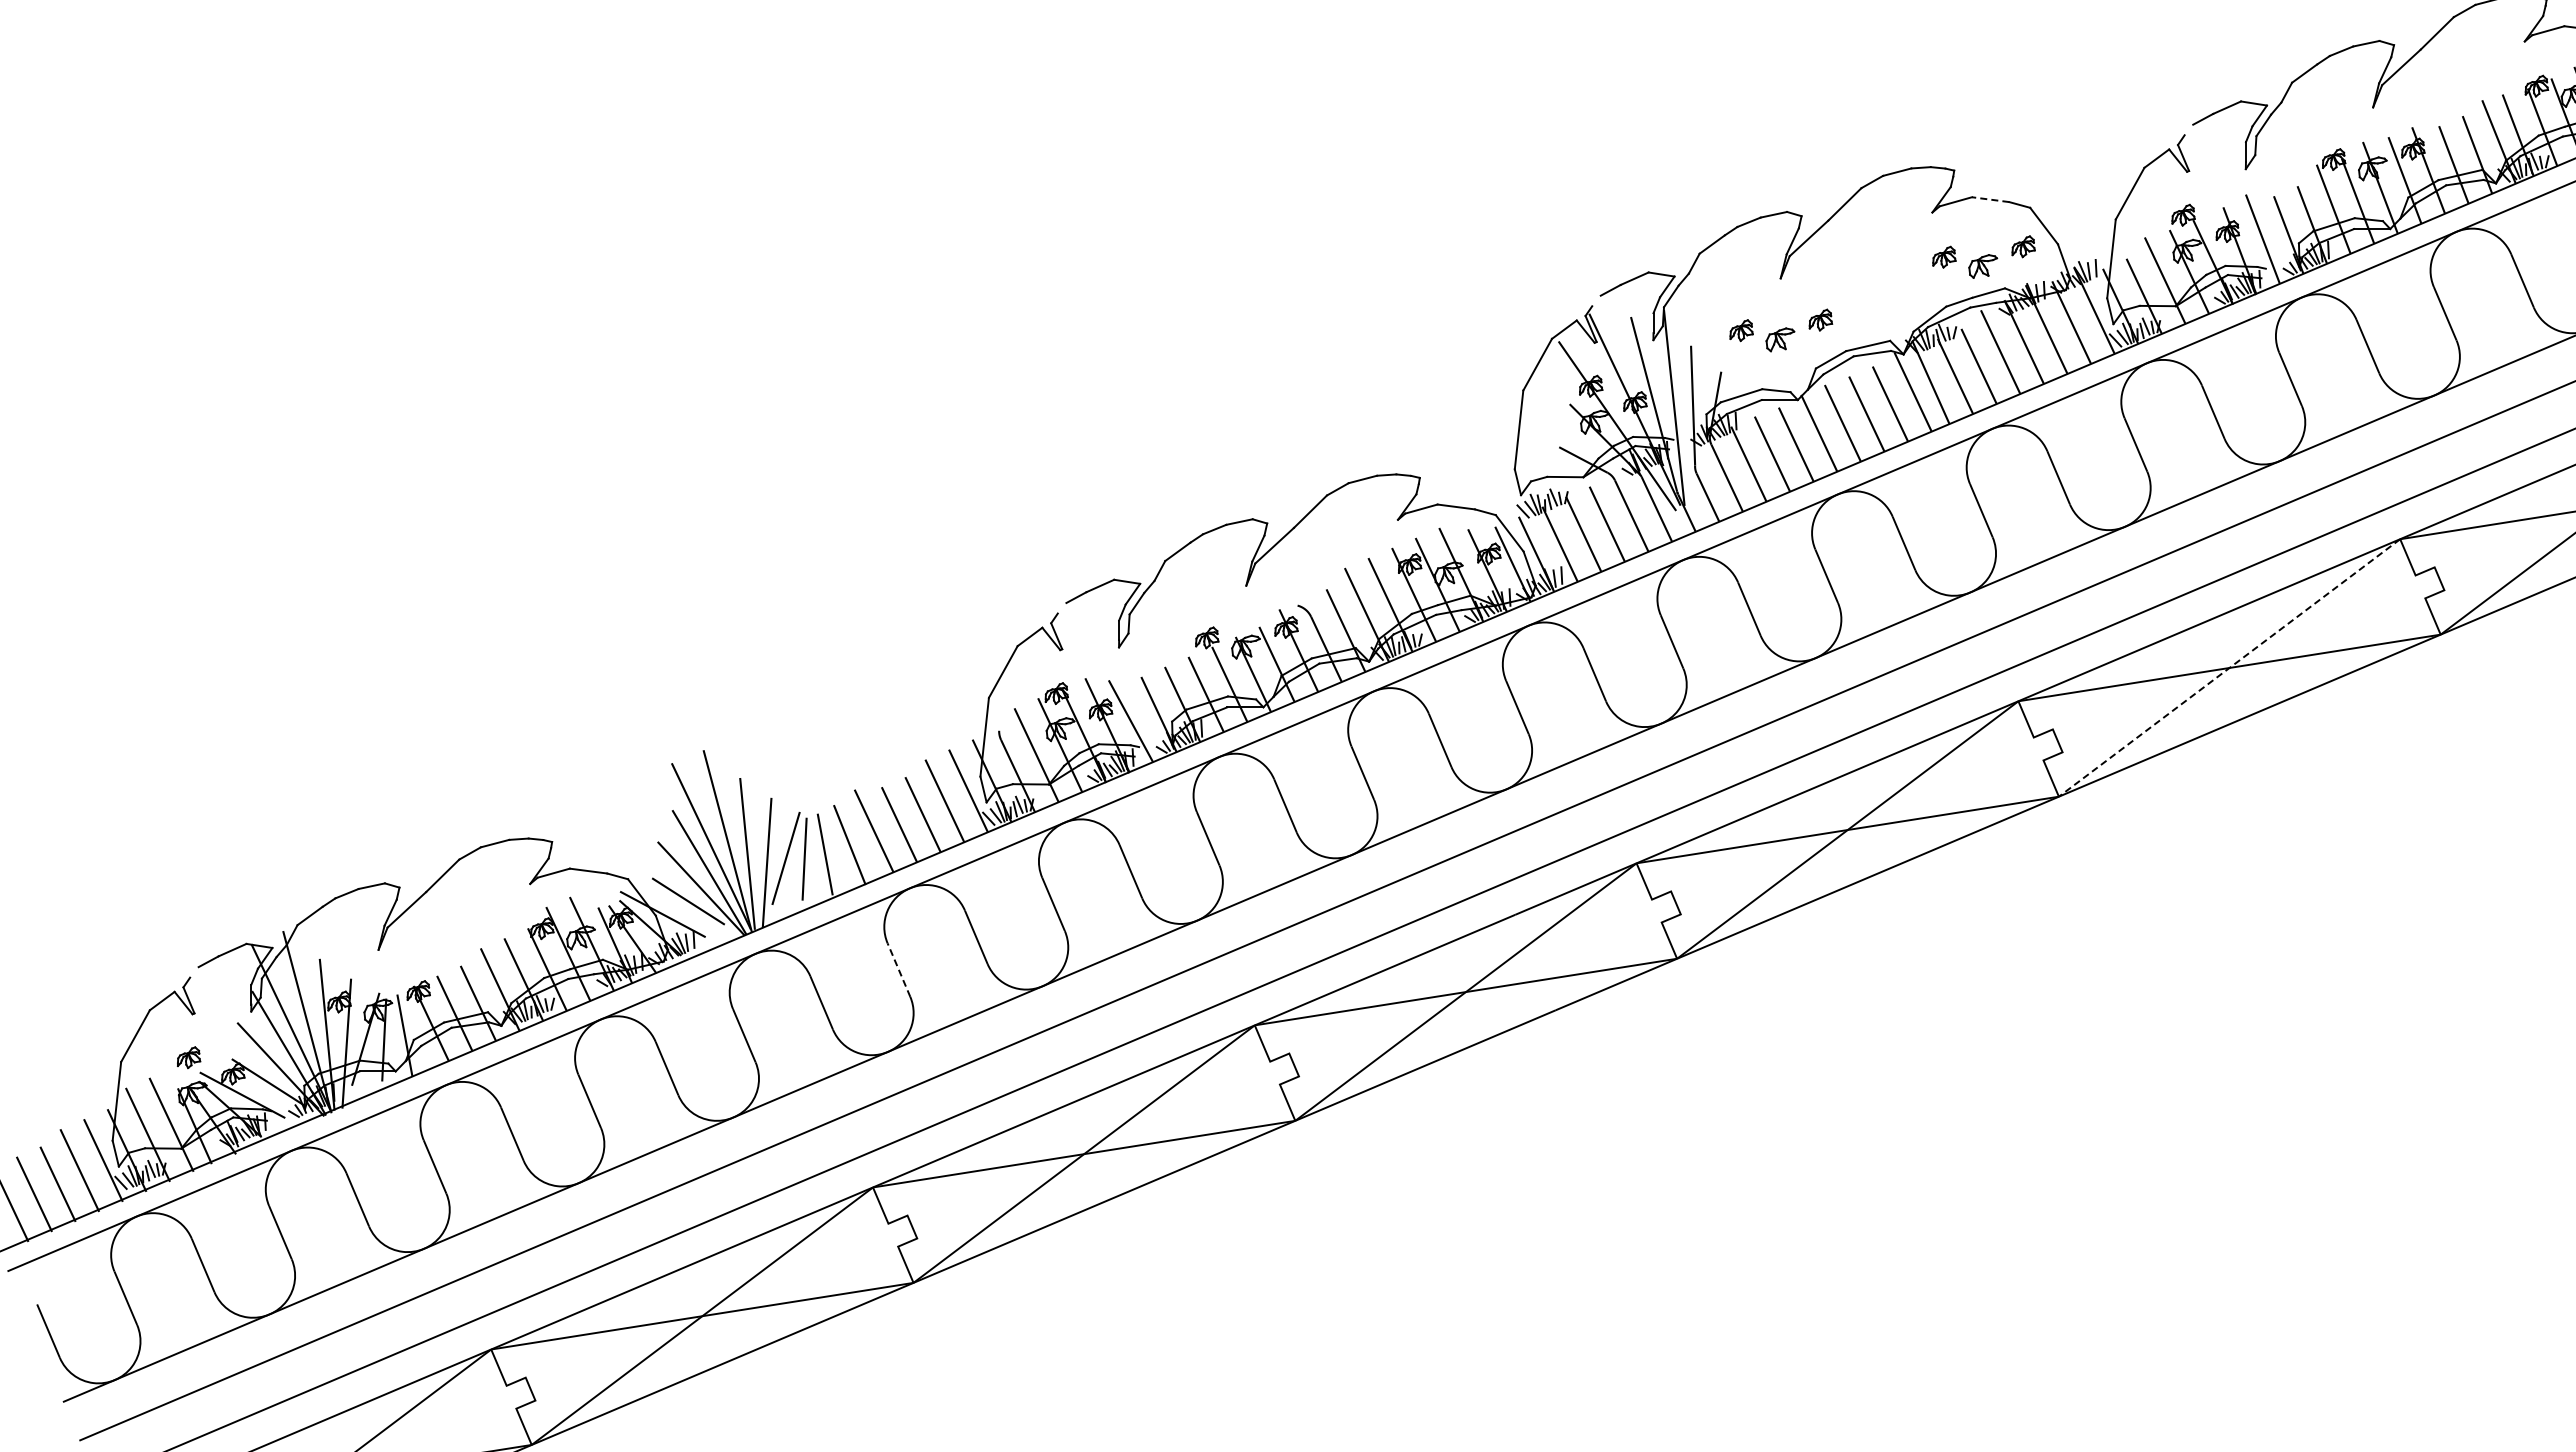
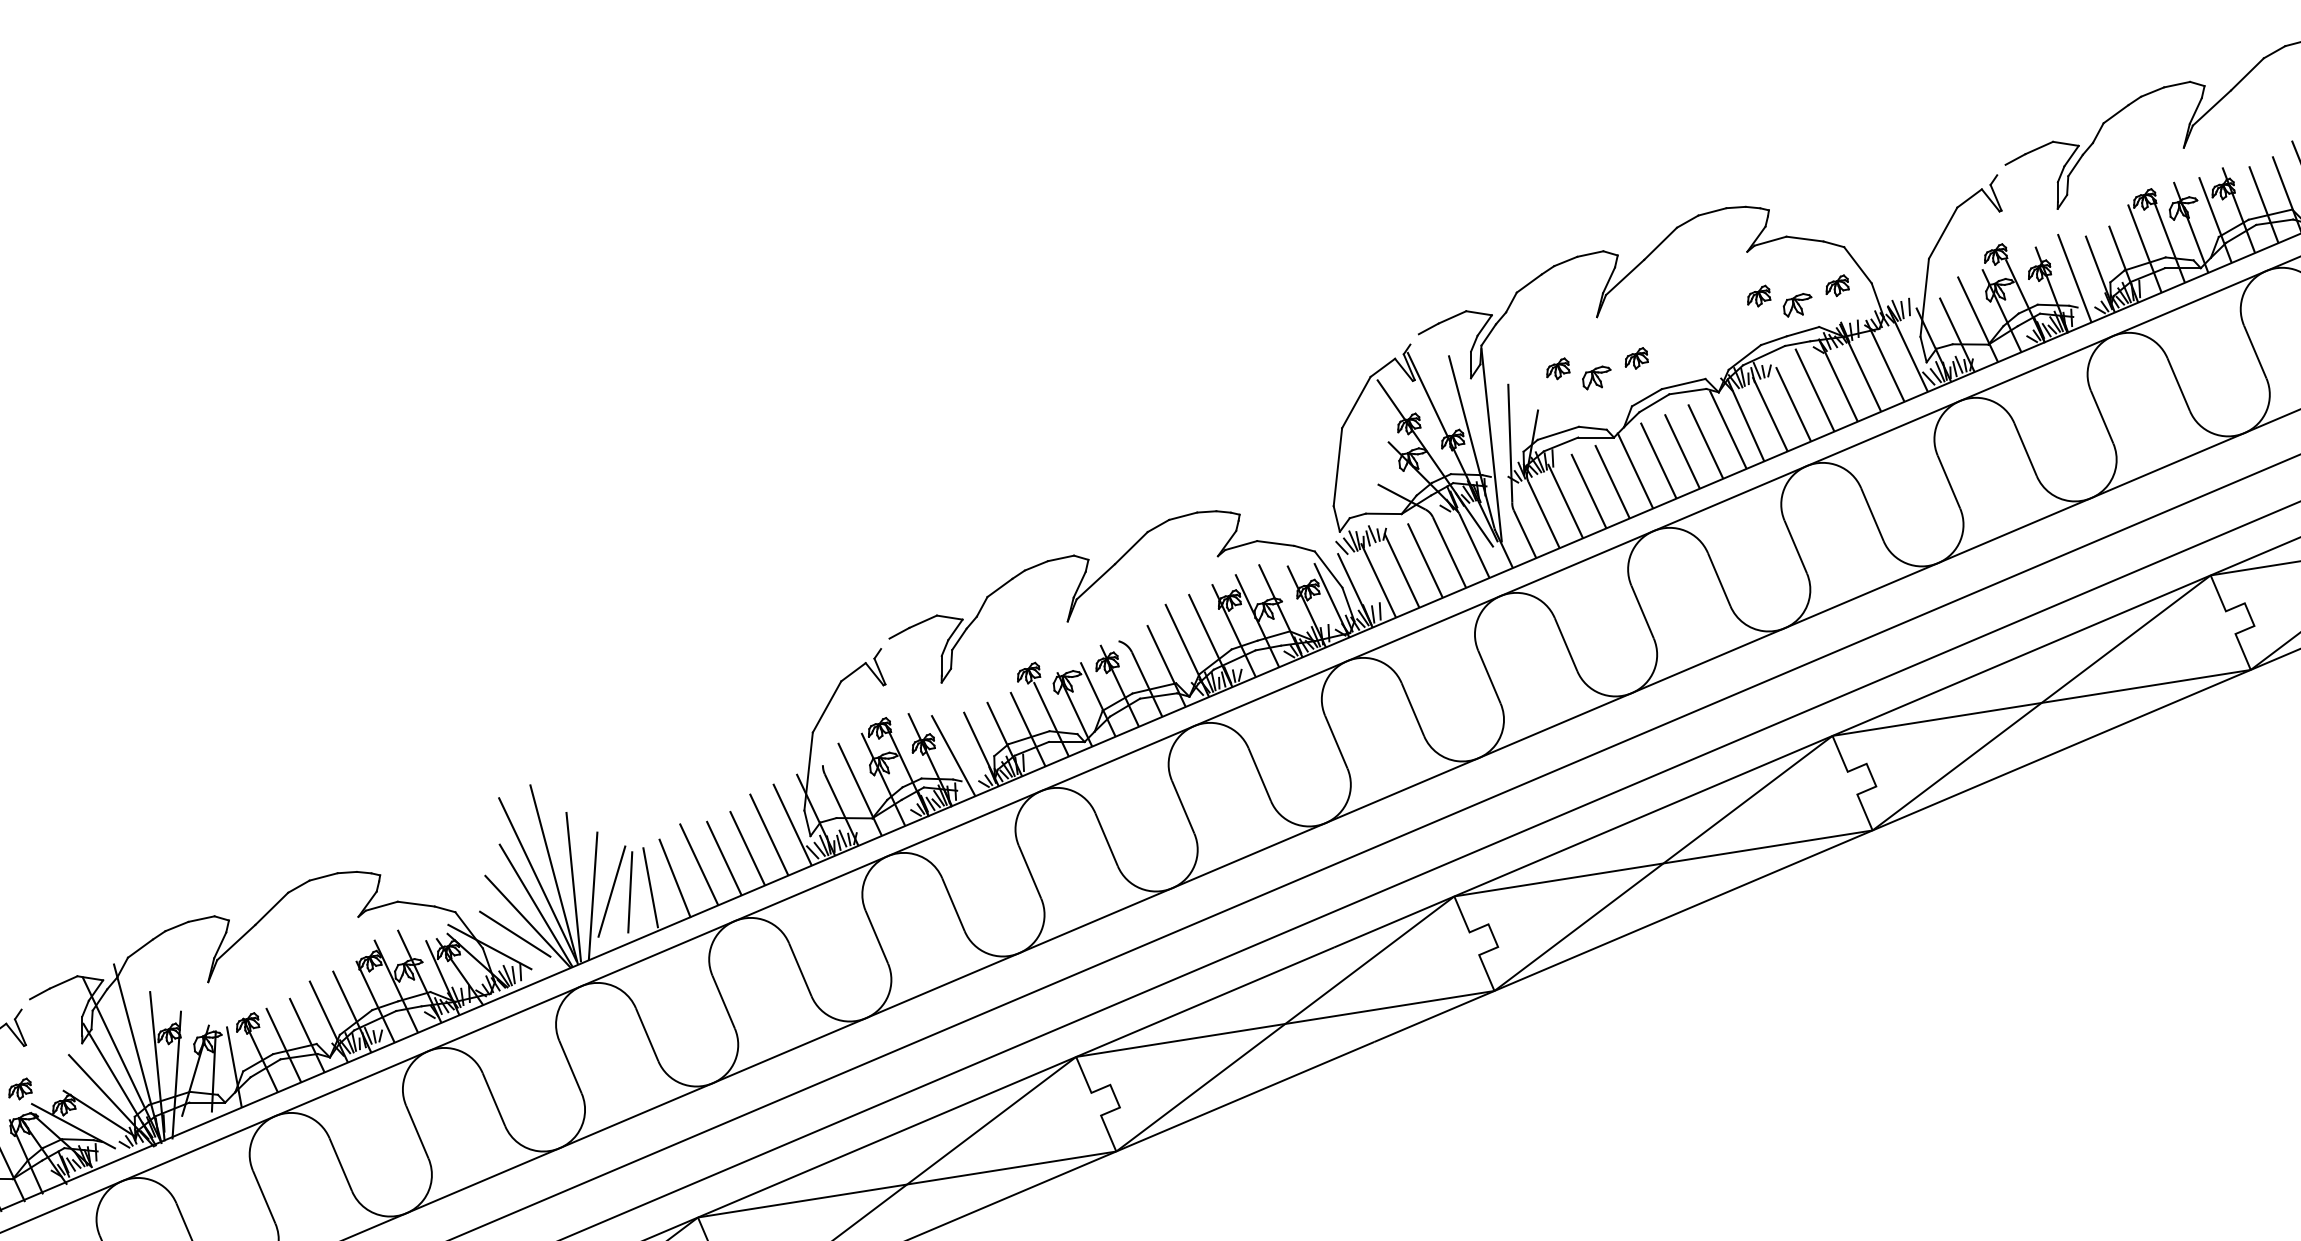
line: (1990, 199) -> (1804, 238), dashed -> solid
line: (2229, 667) -> (2041, 702), dashed -> solid
line: (898, 969) -> (723, 1001), dashed -> solid

